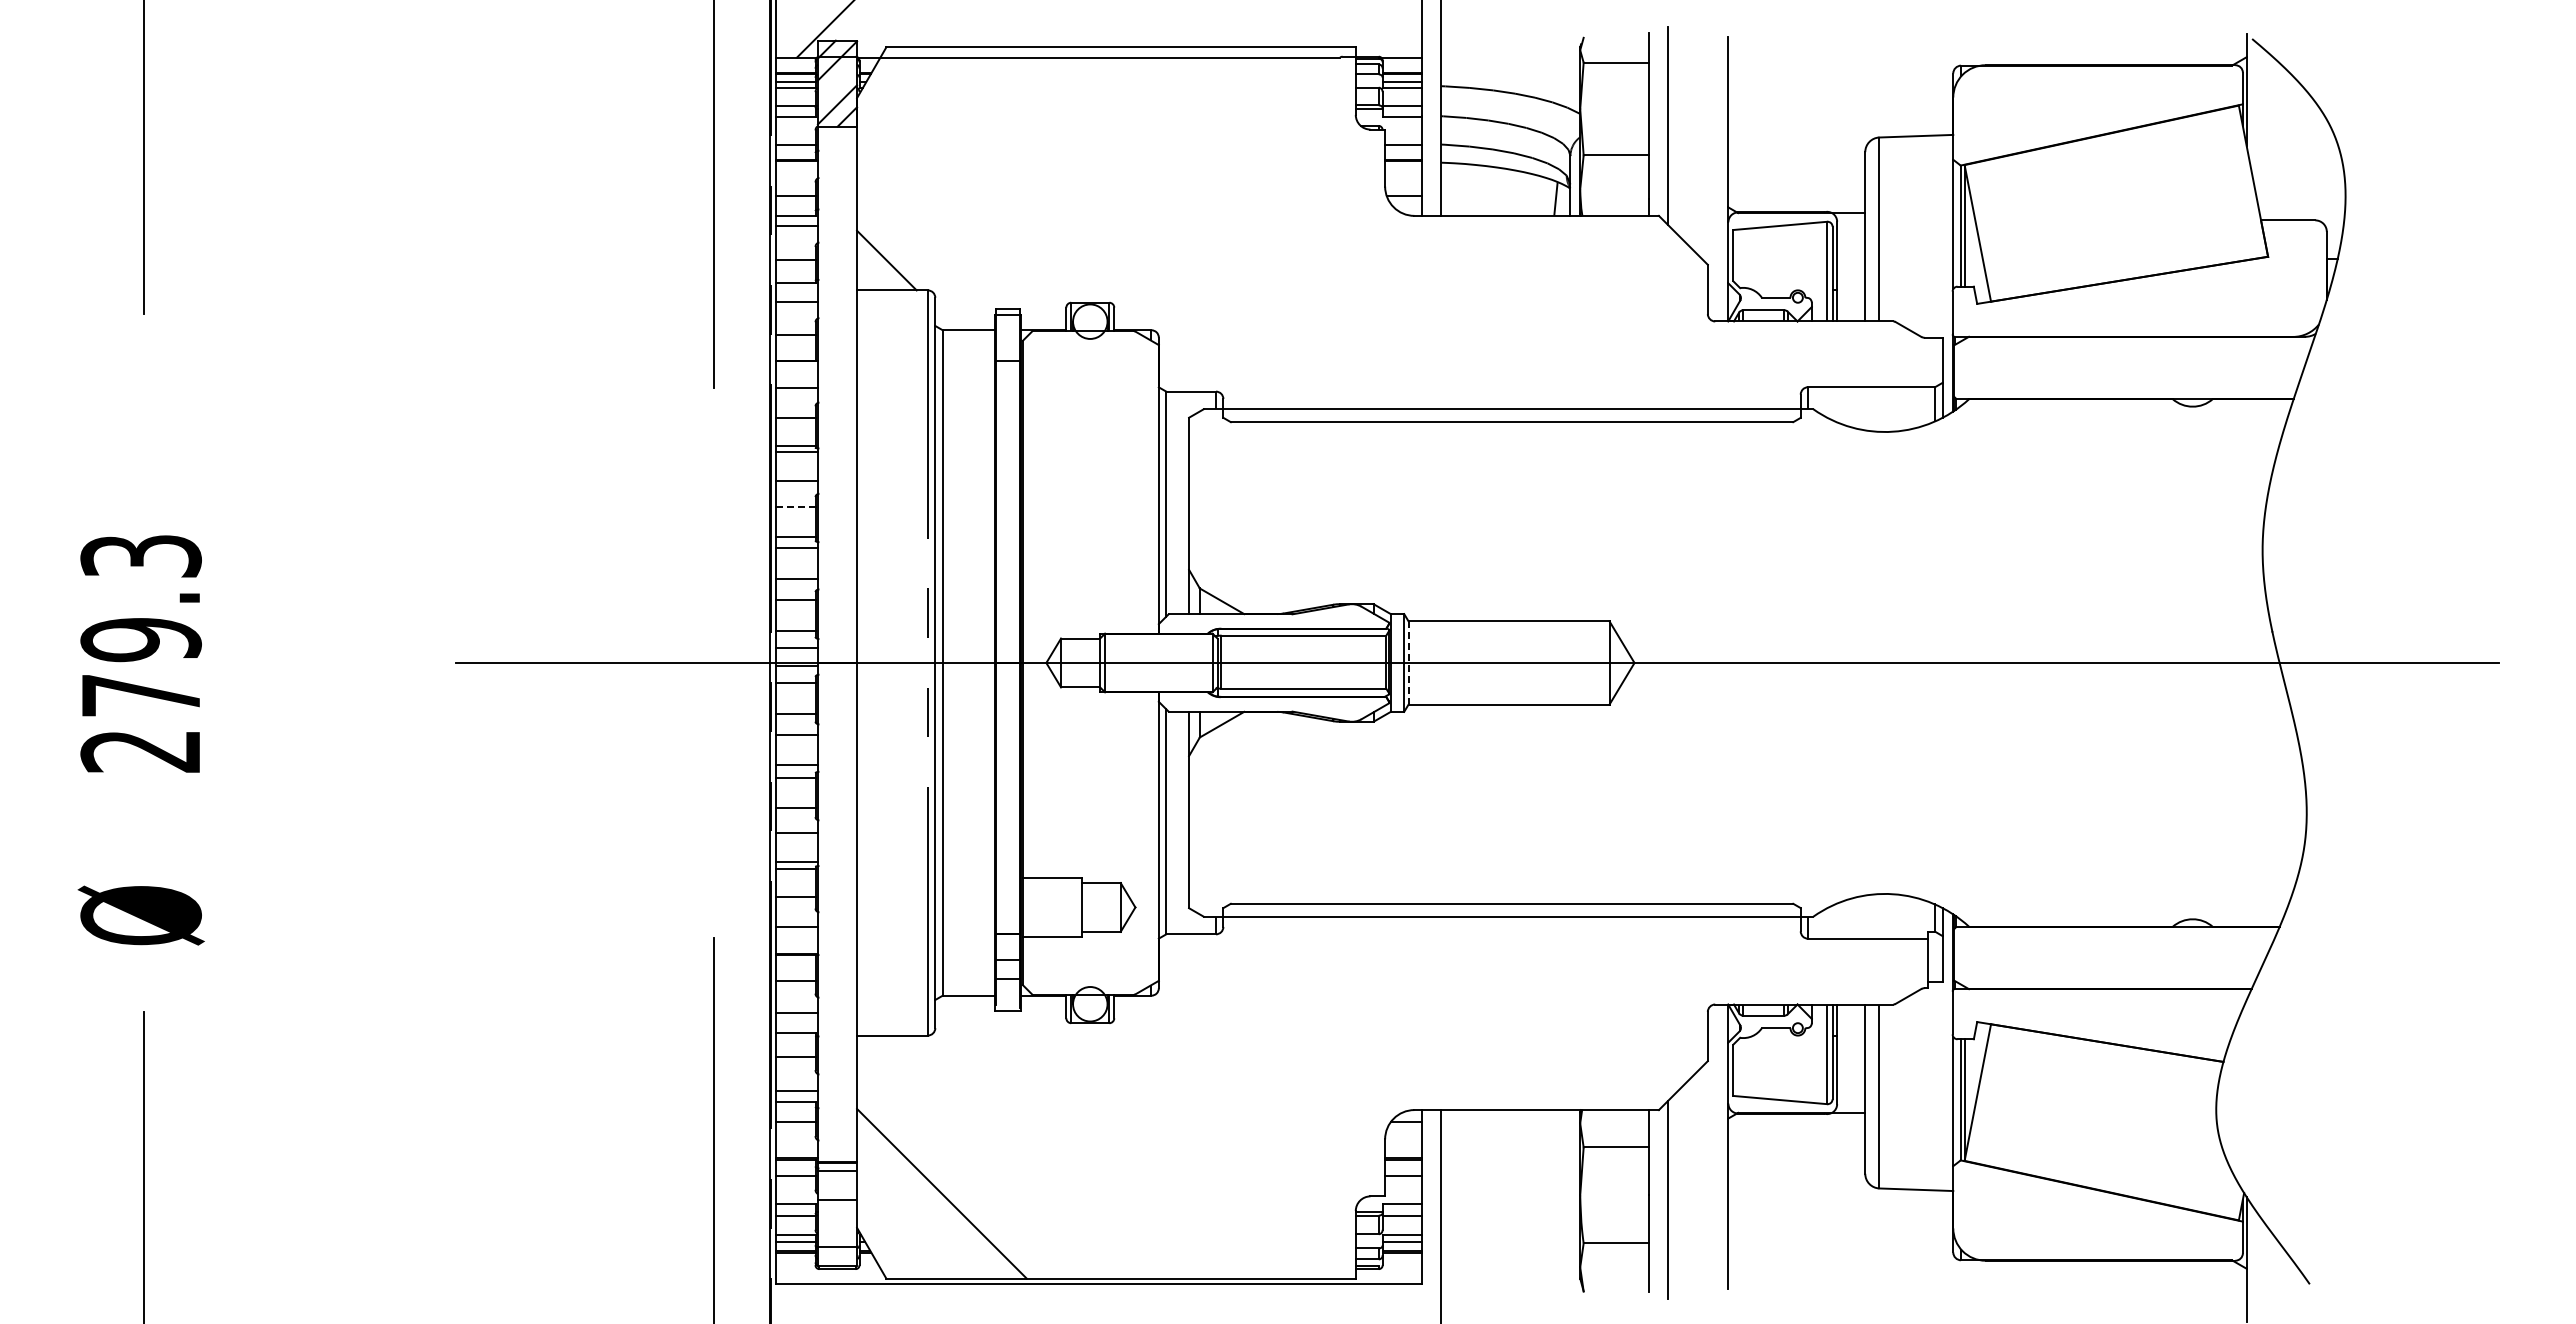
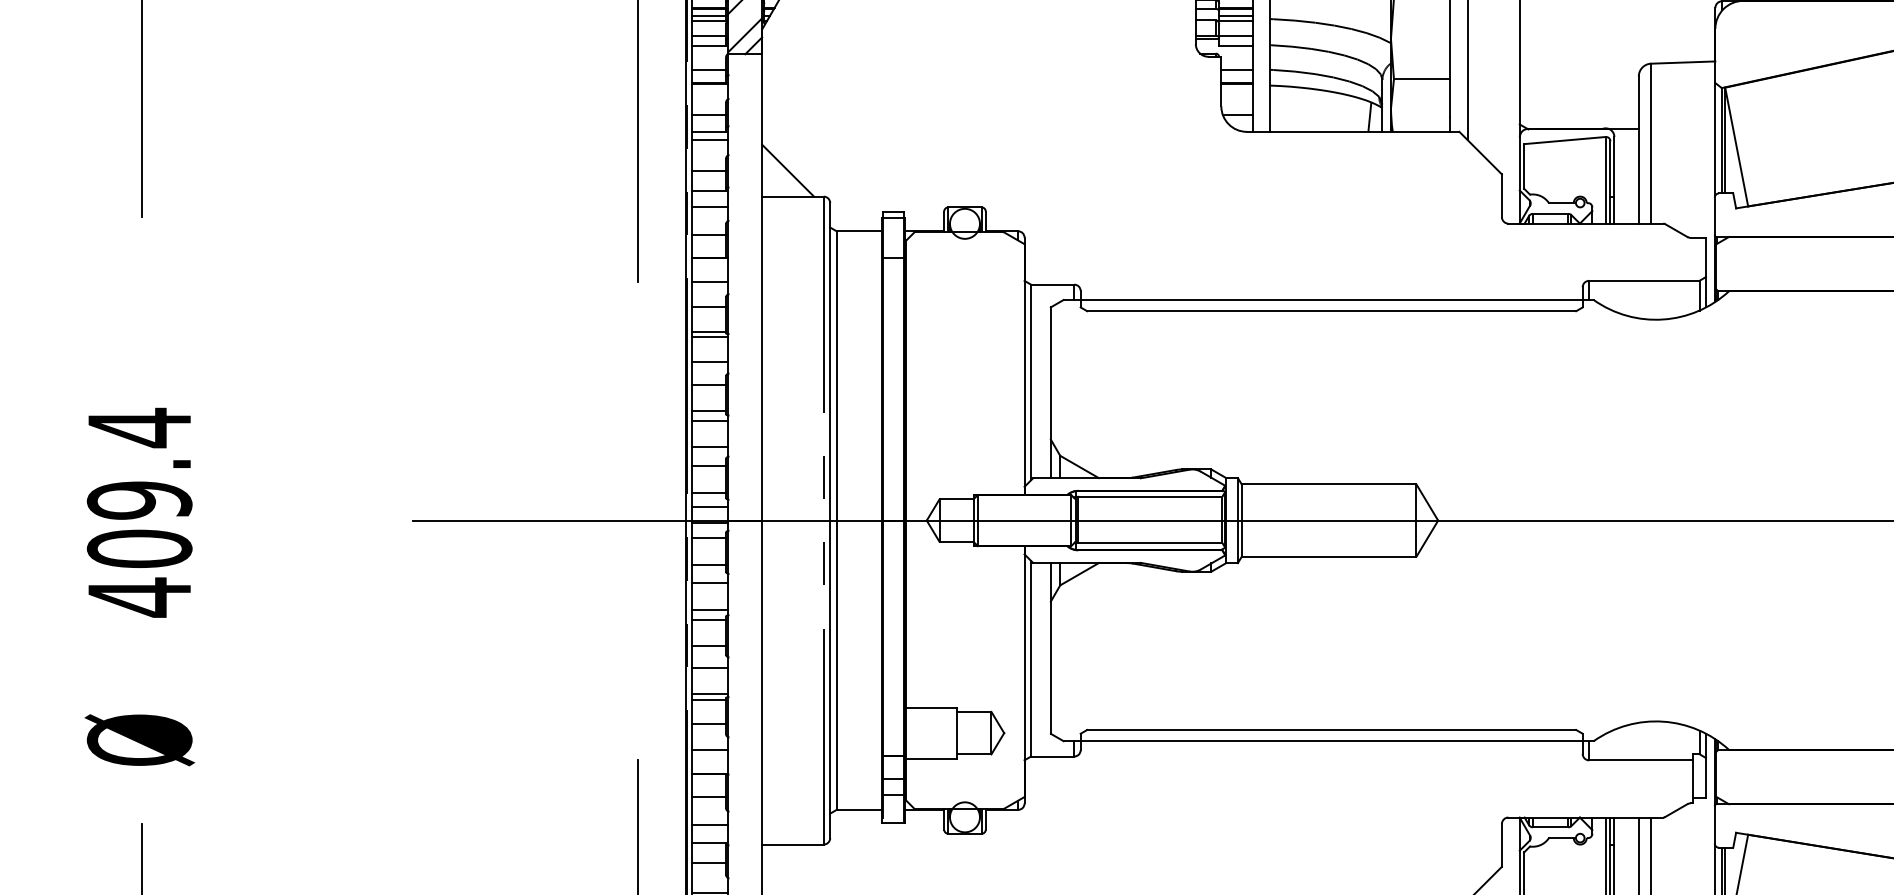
line: (795, 506) -> (708, 384), dashed -> solid
text: (140, 653) -> (139, 512), 279.3 -> 409.4
line: (1408, 662) -> (1241, 520), dashed -> solid

